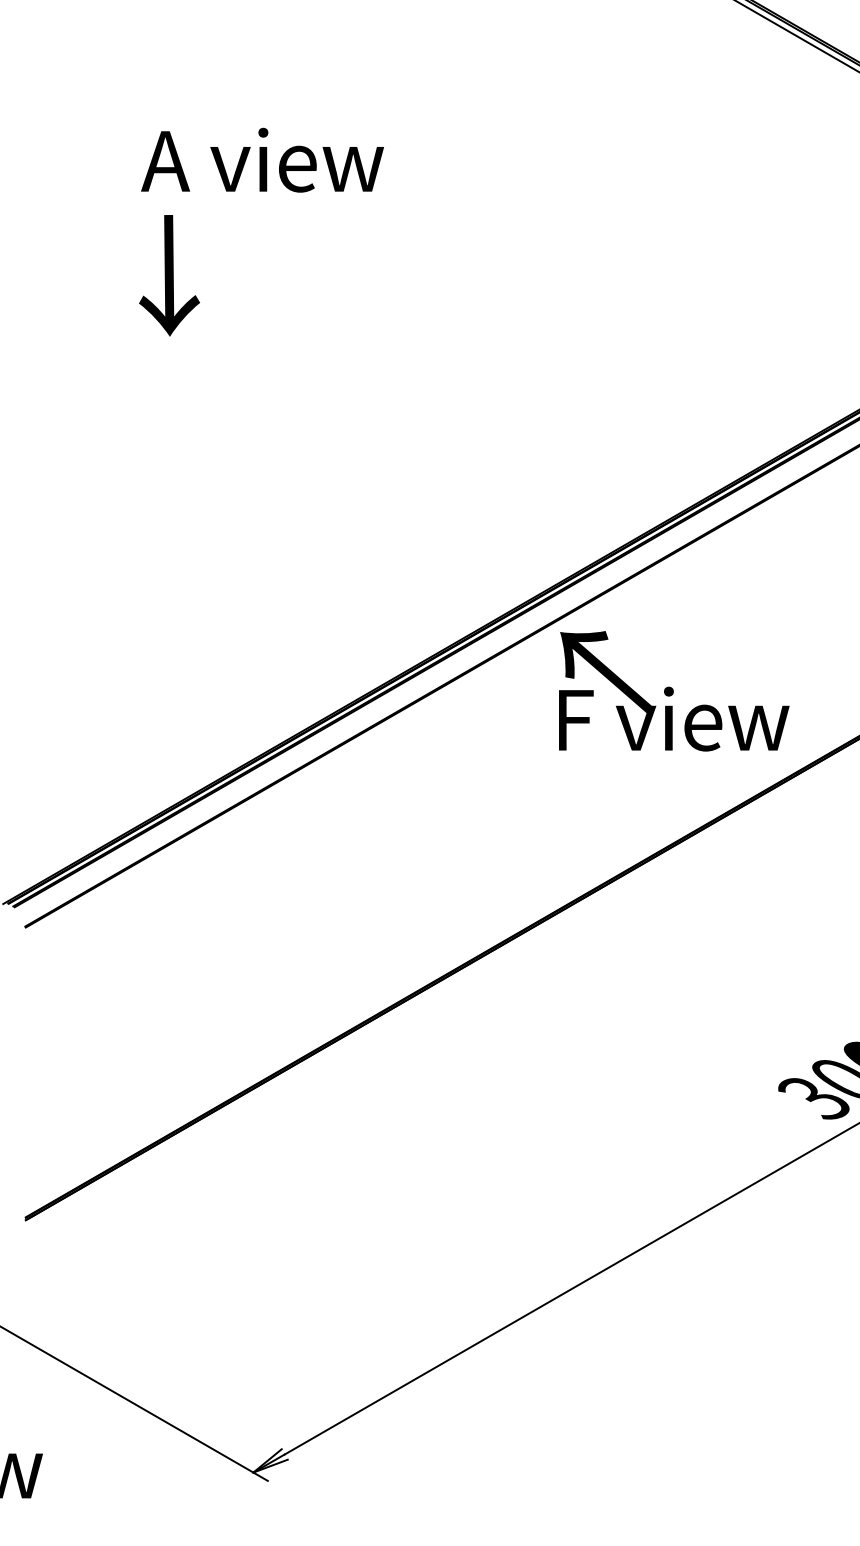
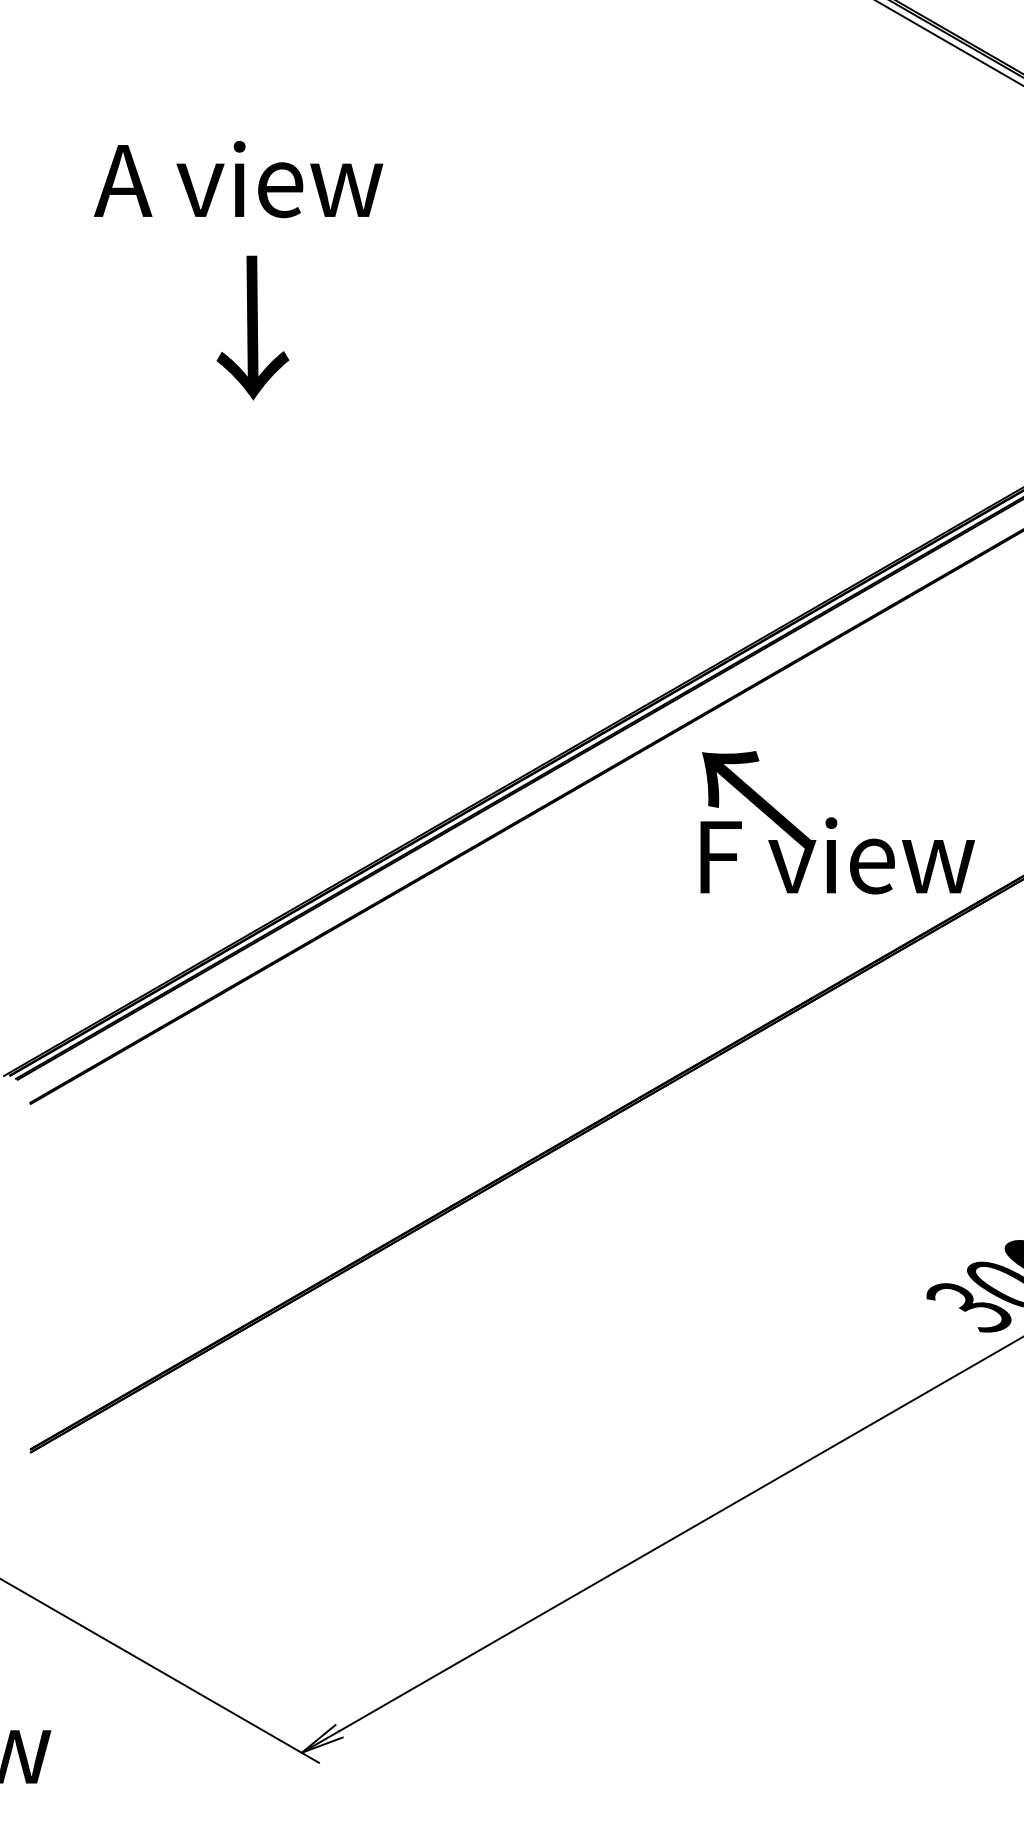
text: (262, 160) -> (238, 179), moved
text: (169, 275) -> (252, 327), moved
text: (674, 691) -> (837, 822), moved

